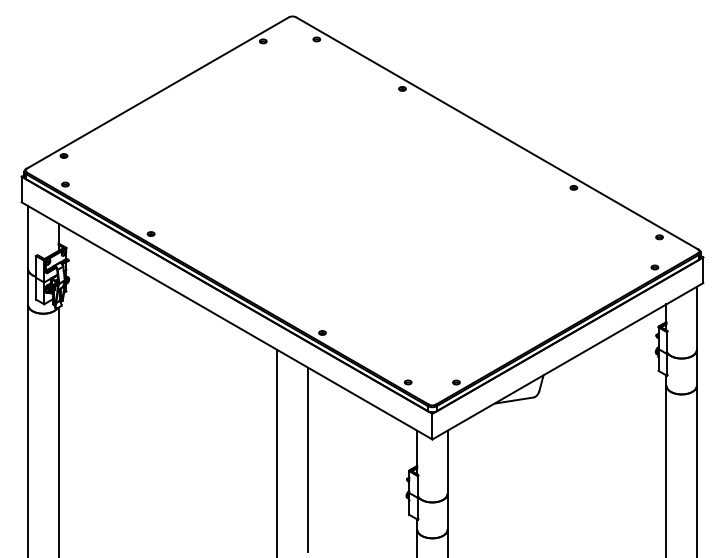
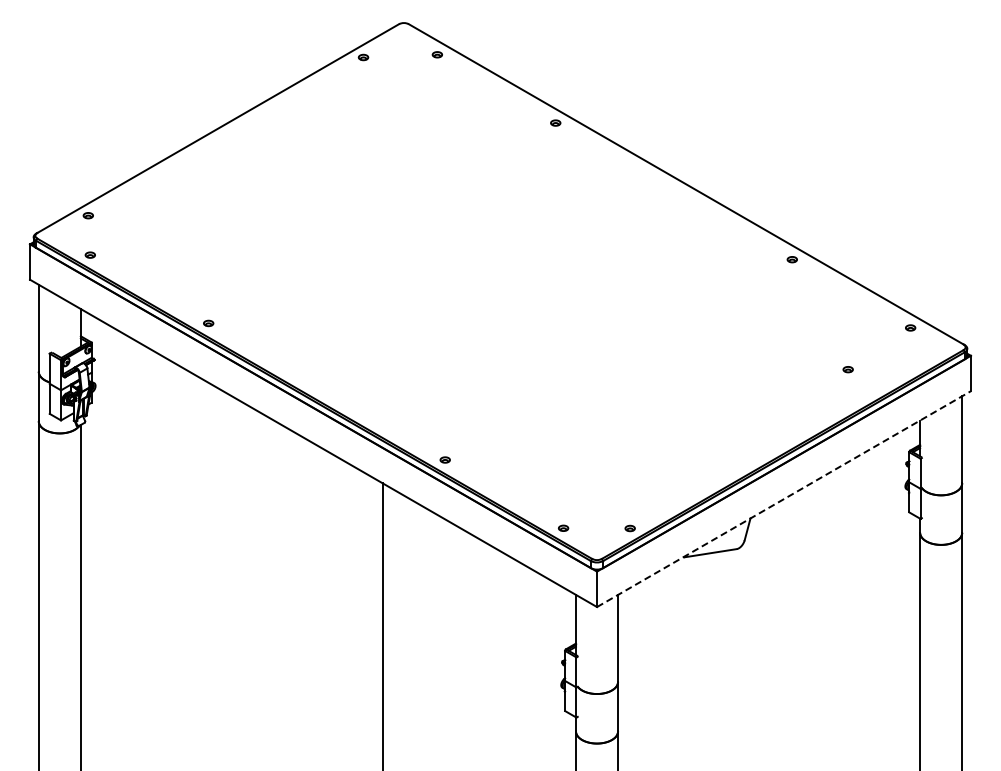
part: (654, 267) -> (847, 369), moved
line: (568, 361) -> (784, 499), solid -> dashed
line: (308, 459) -> (425, 634), removed

